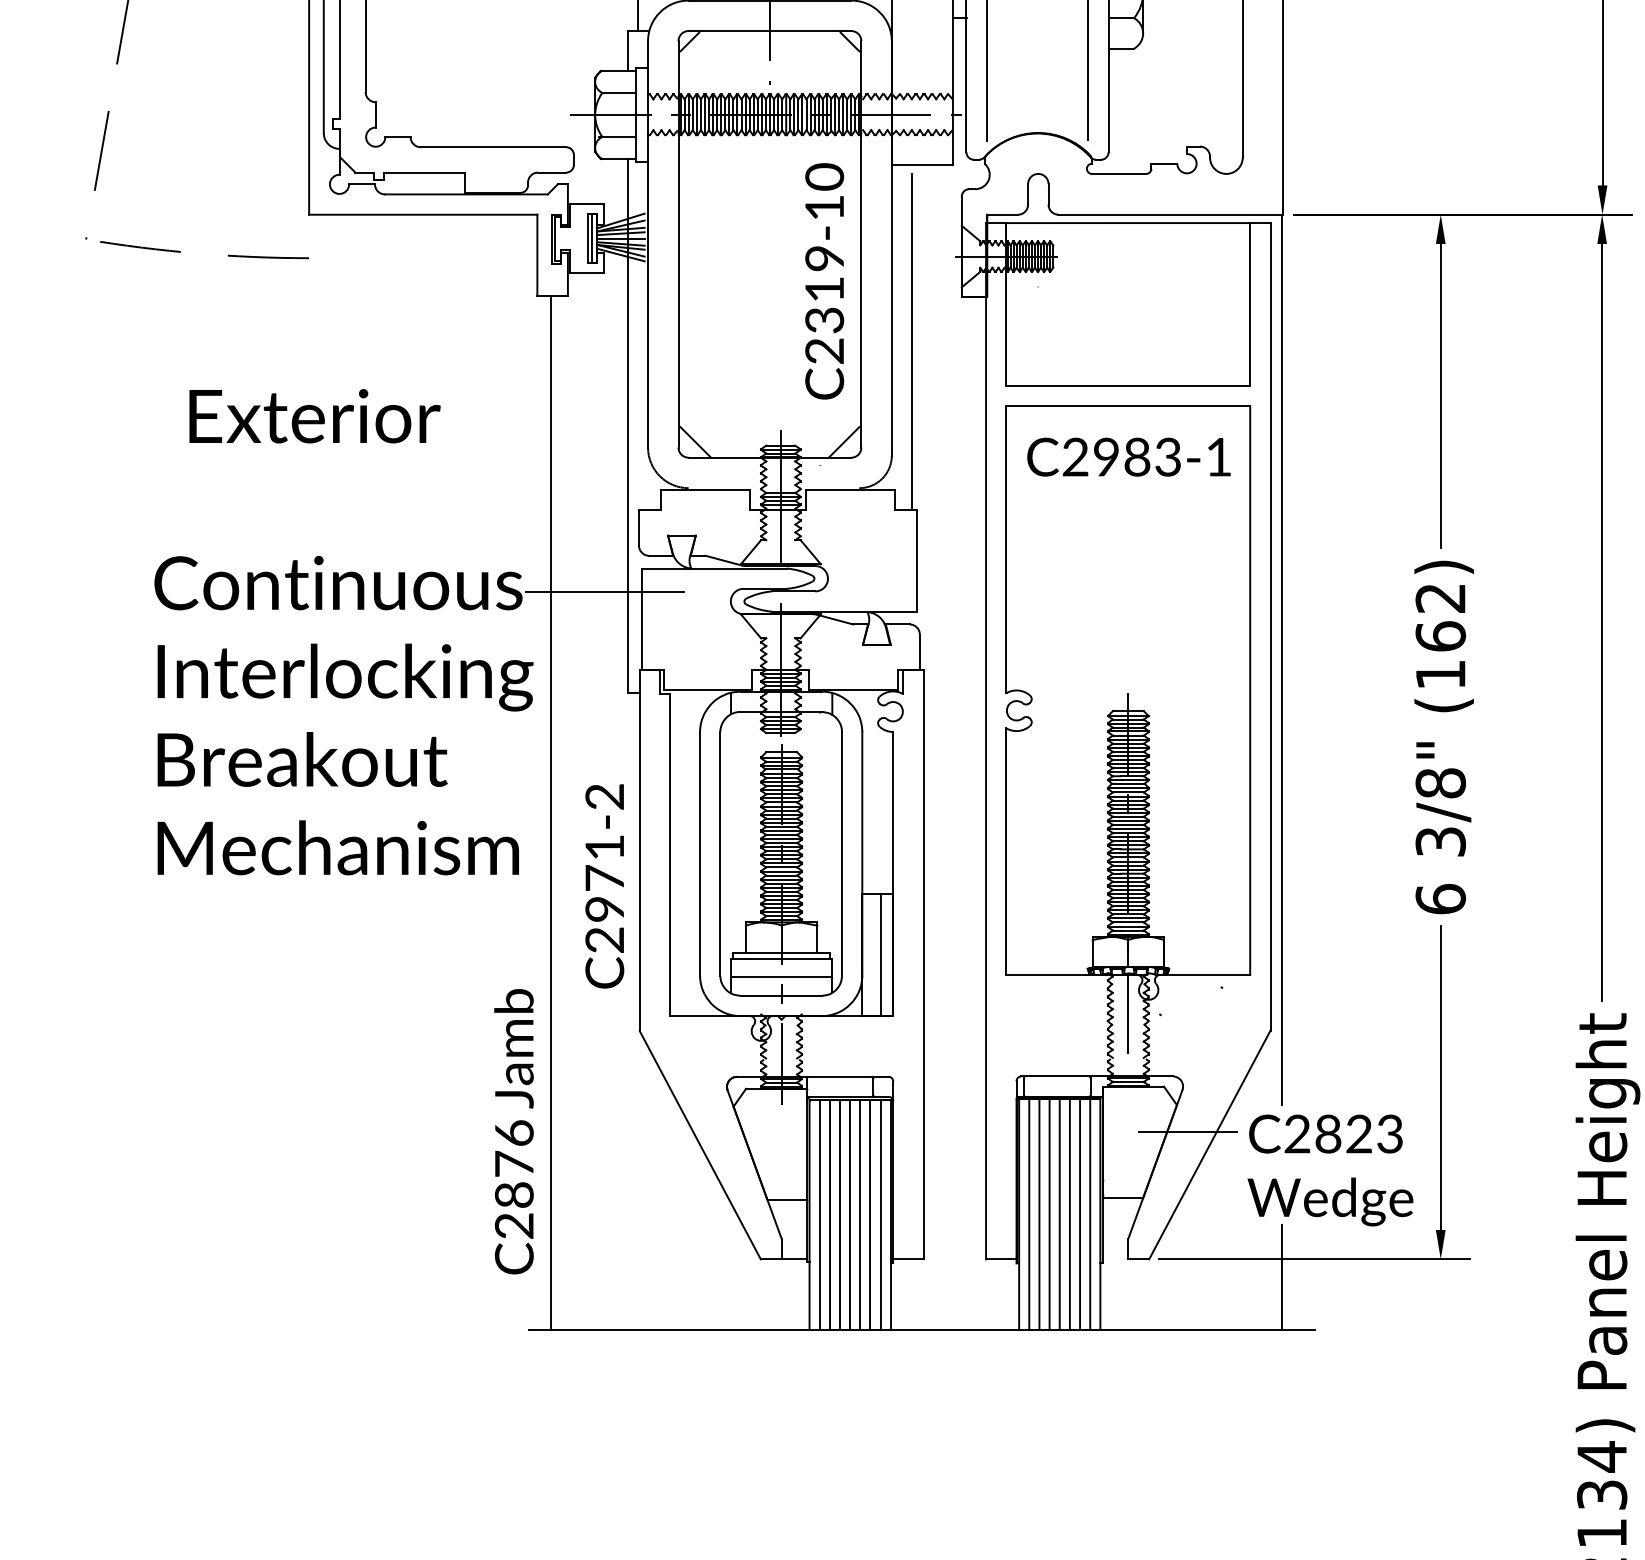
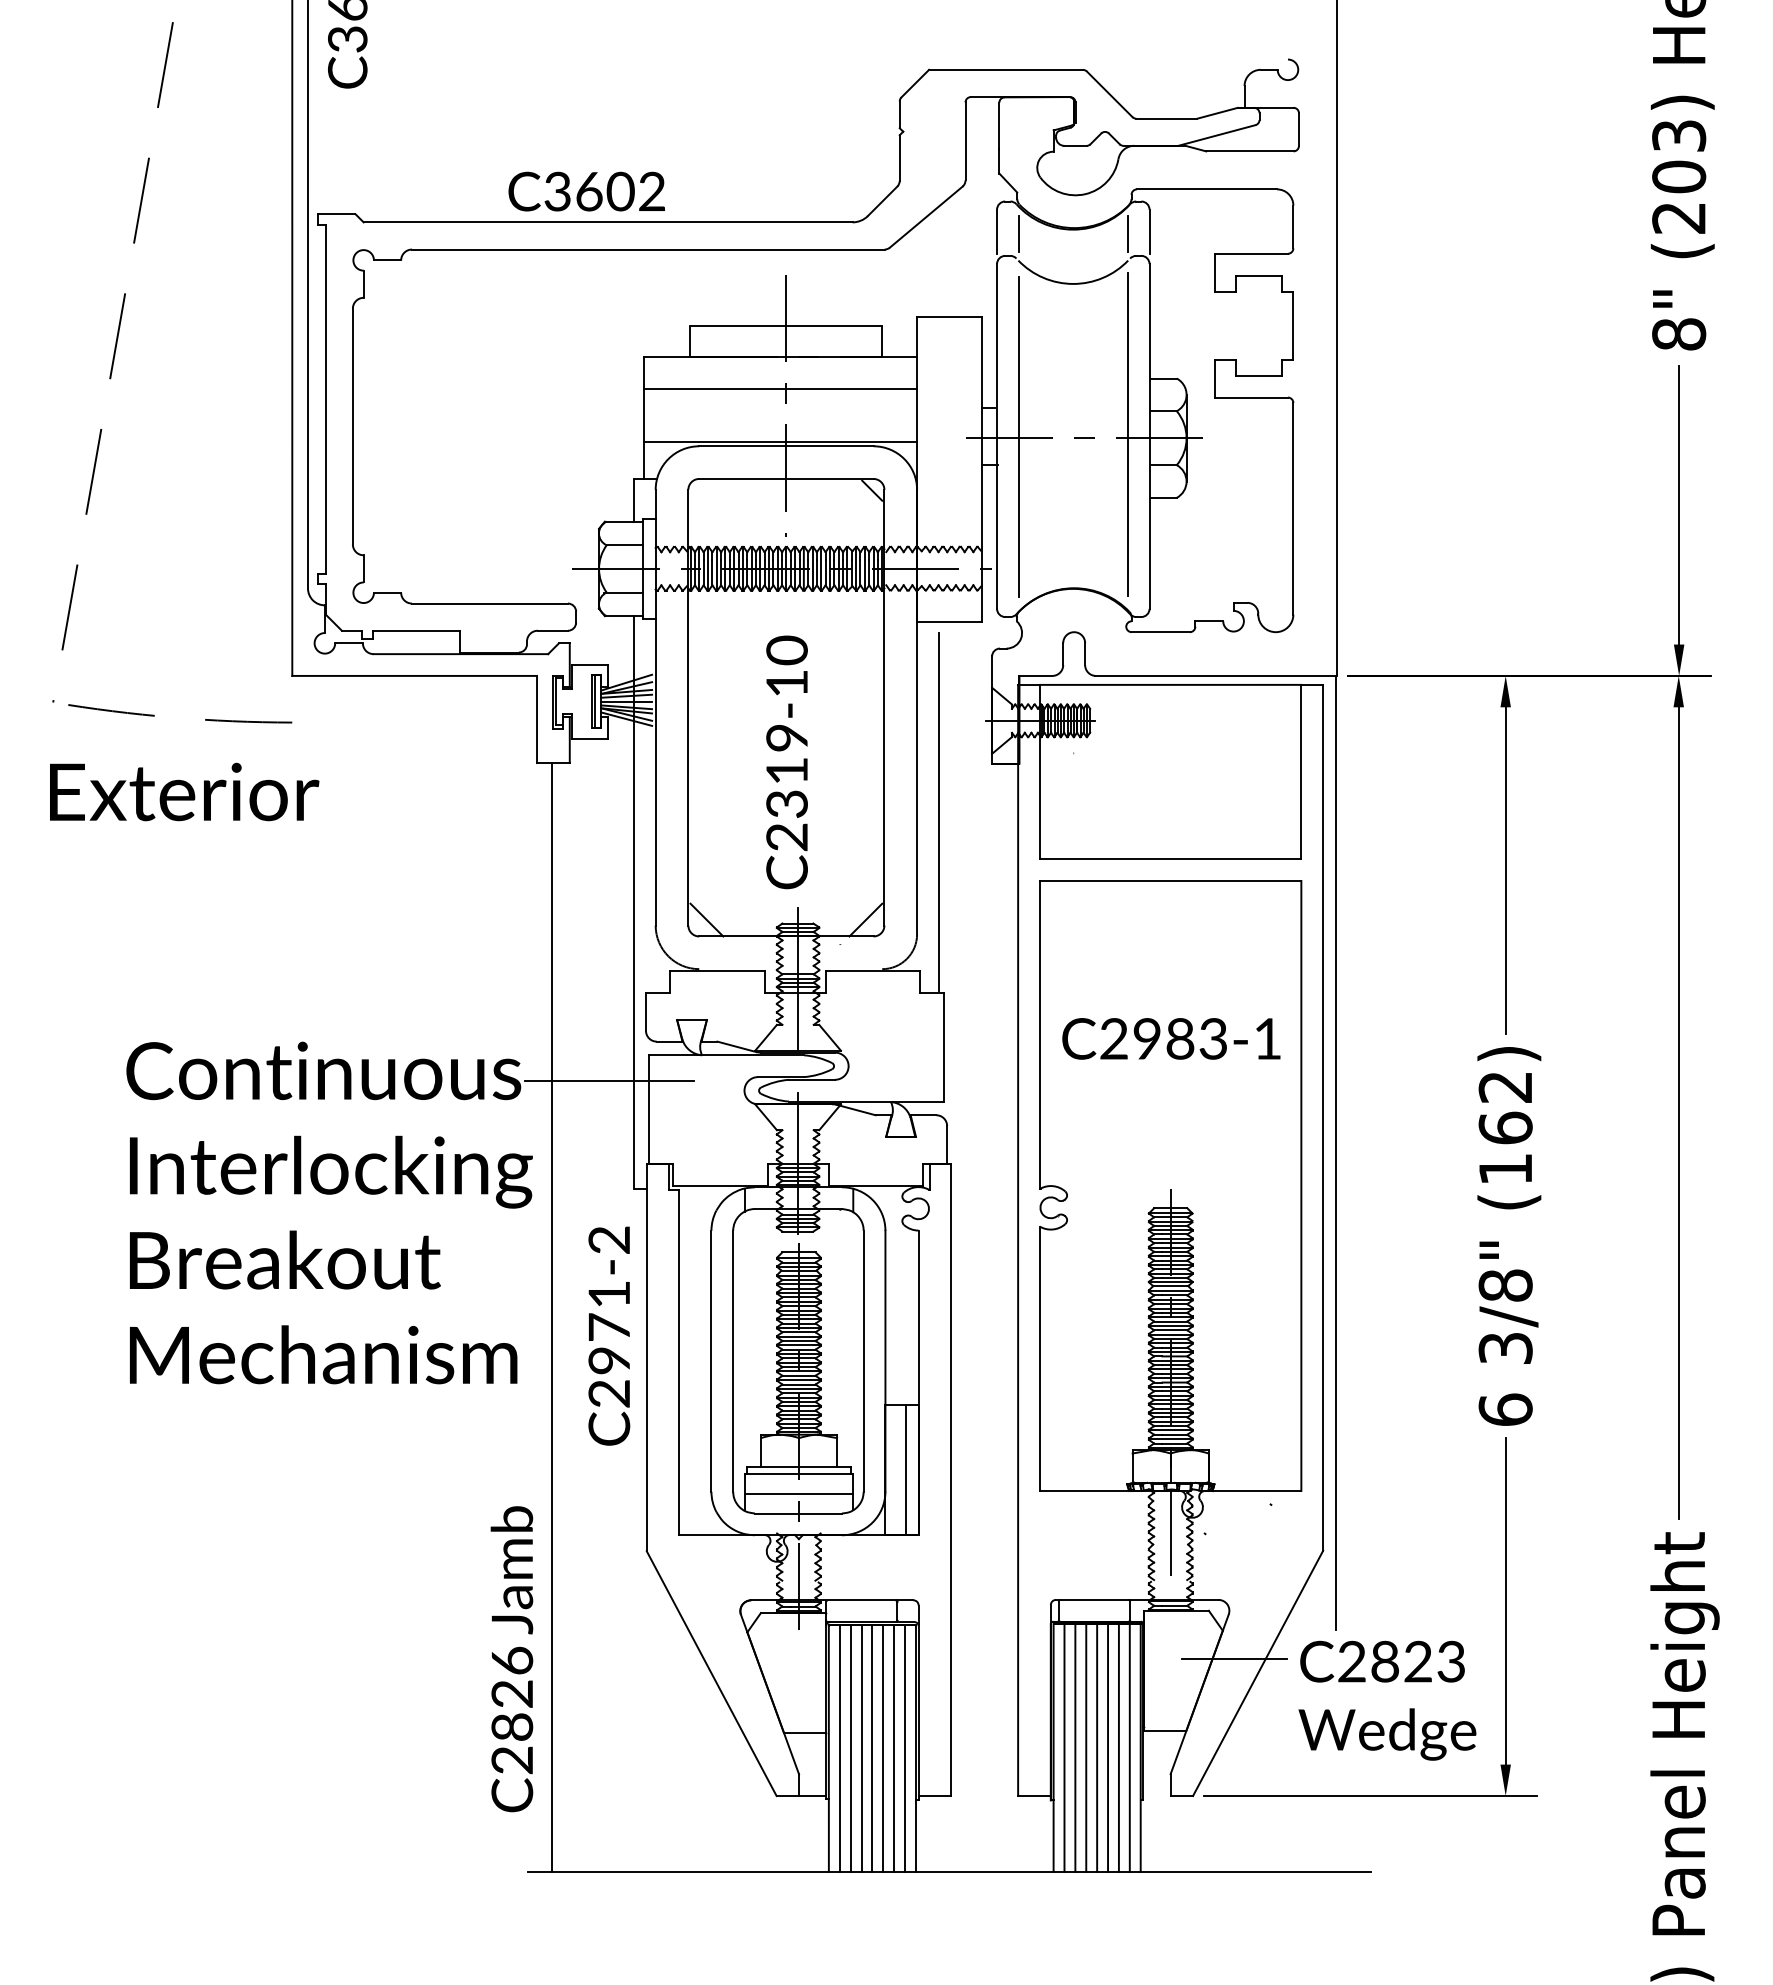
line: (689, 41) -> (700, 490), removed
text: (824, 281) -> (786, 762), moved
text: (314, 415) -> (184, 791), moved
text: (1129, 456) -> (1171, 1038), moved
text: (604, 885) -> (609, 1335), moved
text: (513, 1163) -> (511, 1693), C2876 -> C2826
line: (1282, 1277) -> (1335, 1815), removed

